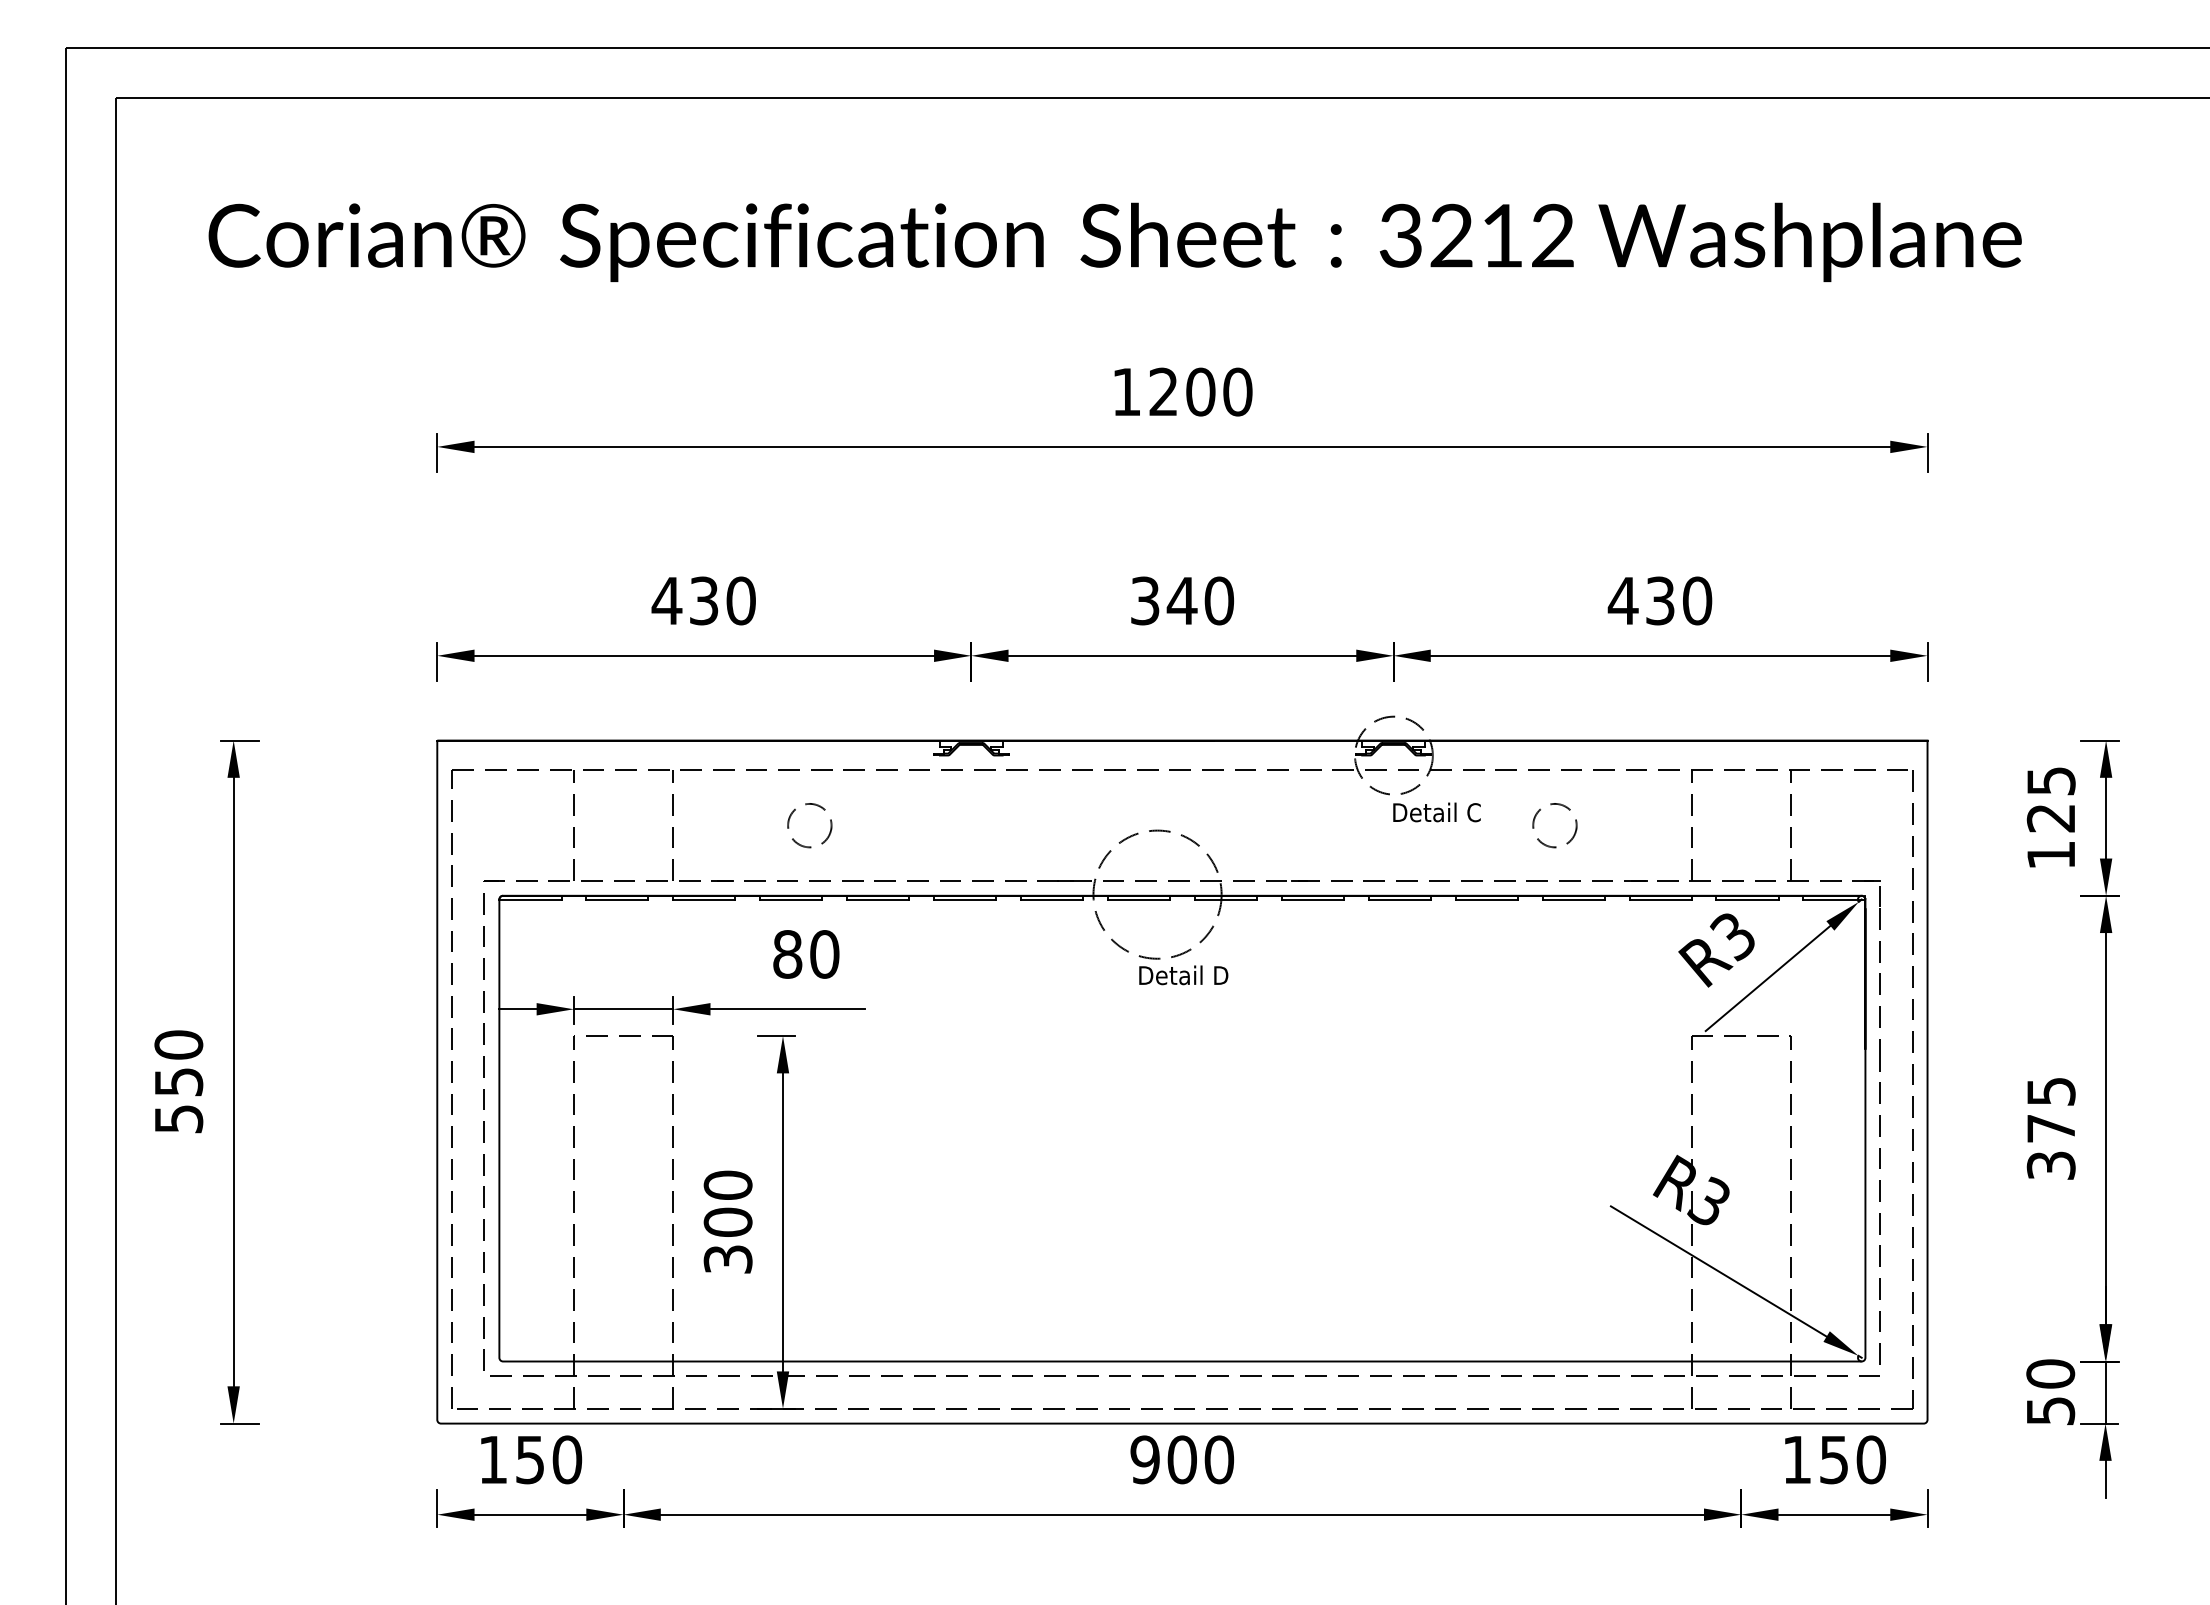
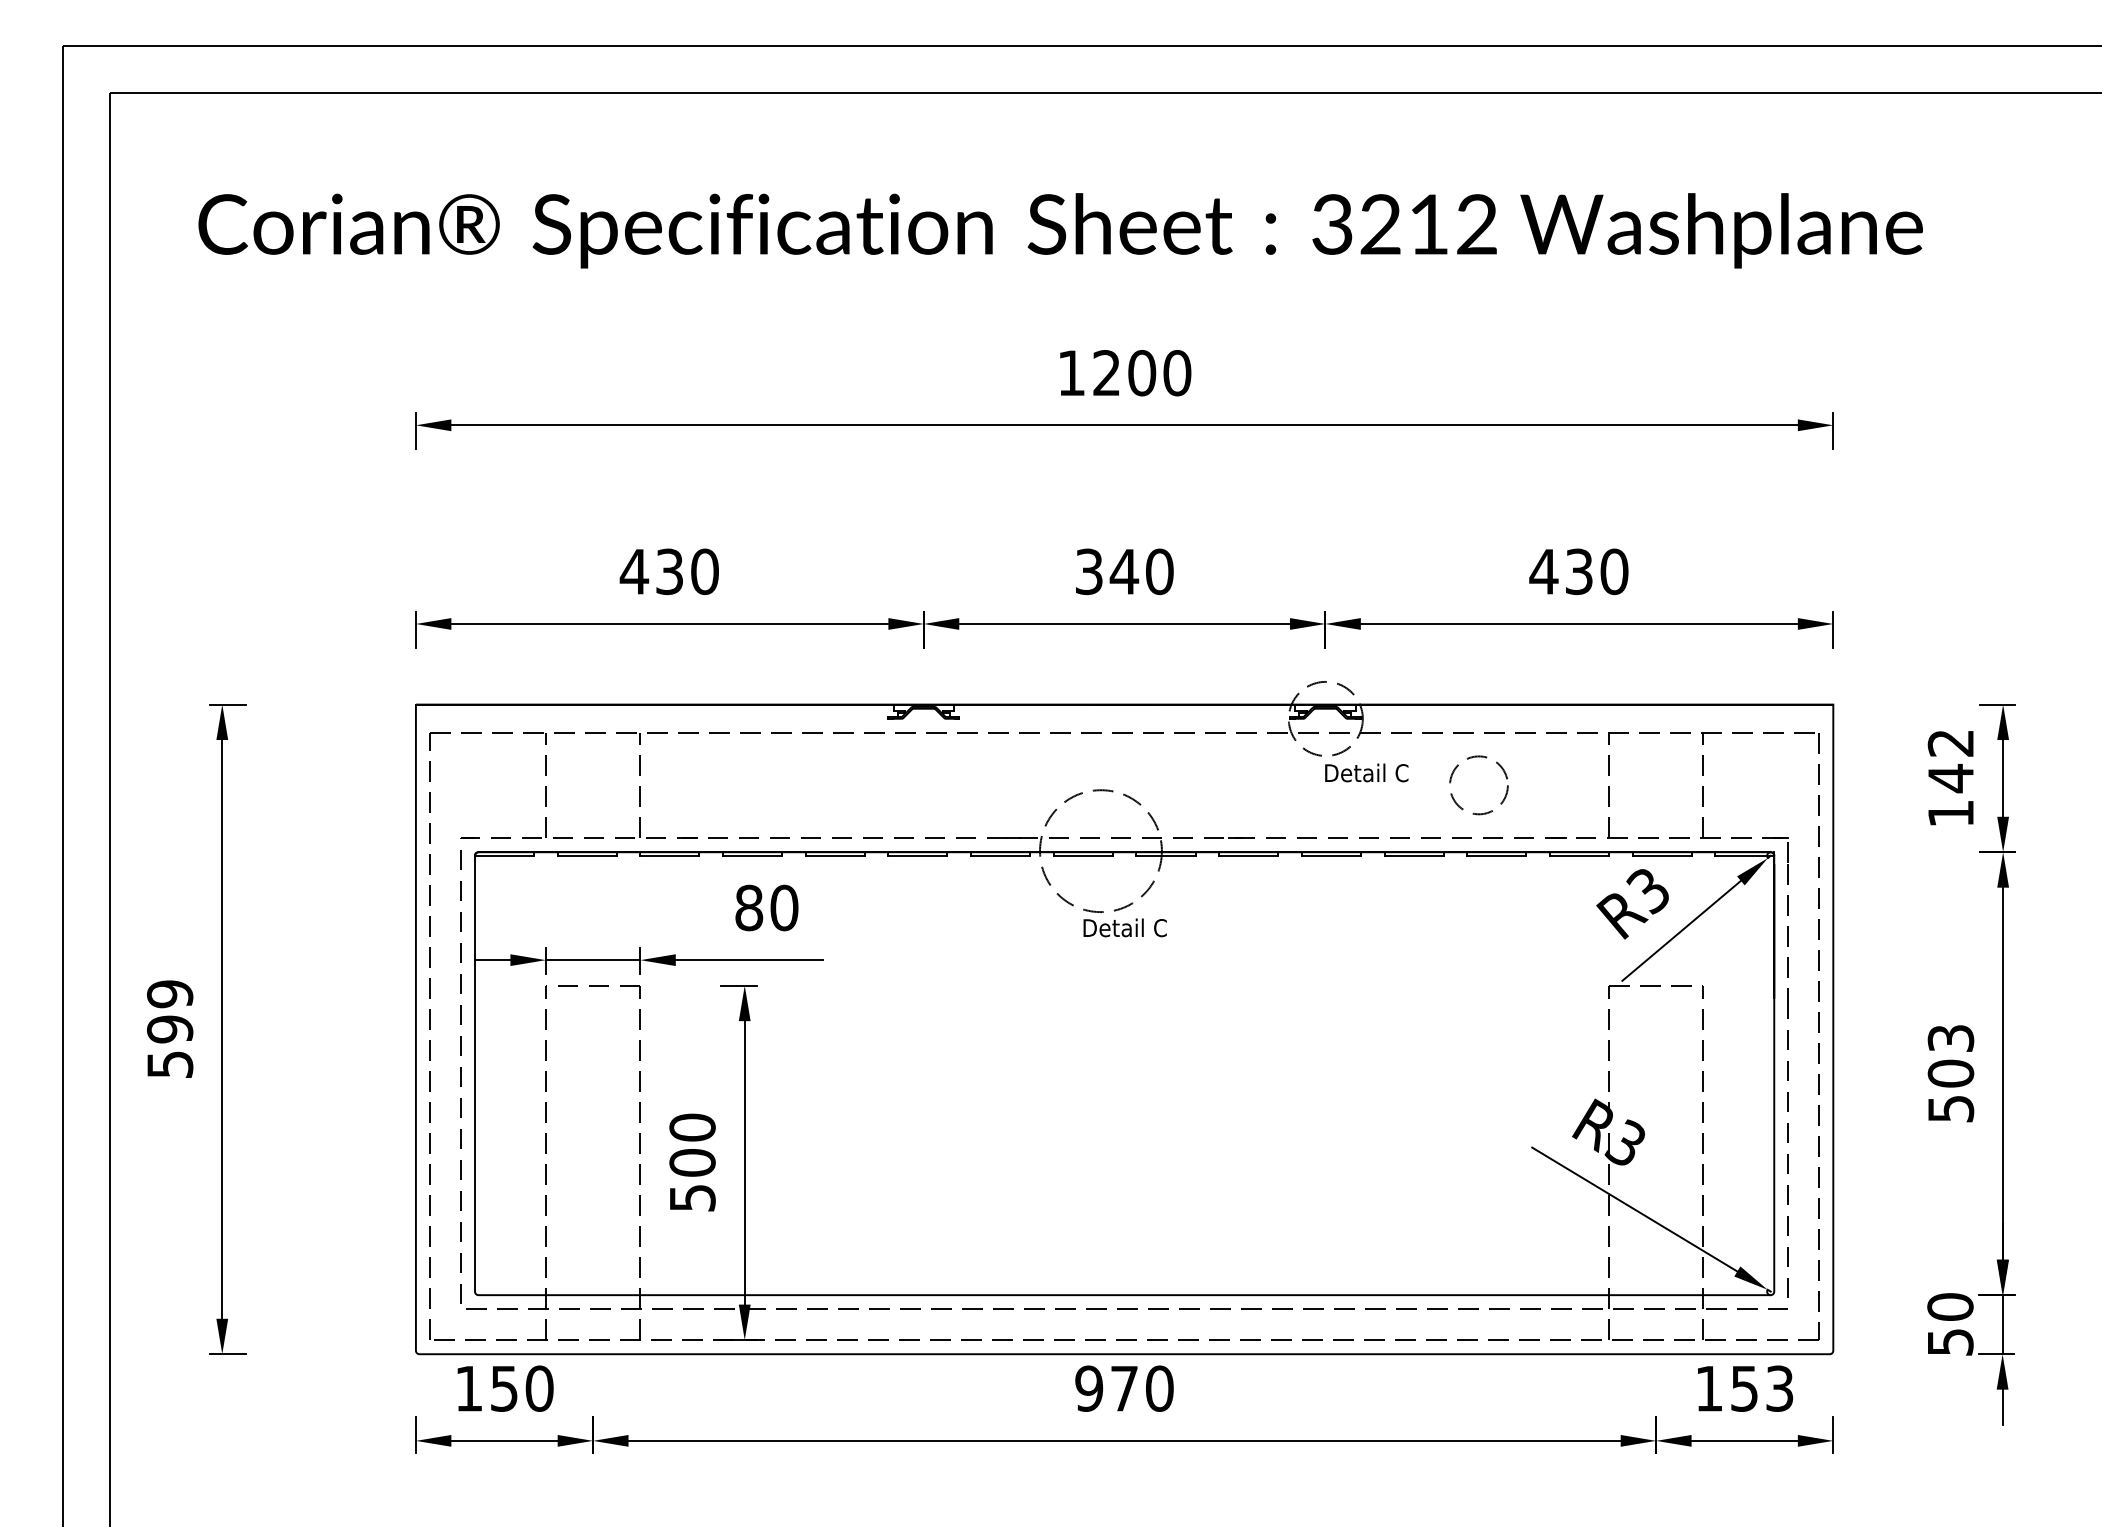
text: (2050, 800) -> (1950, 761), 125 -> 142
circle: (809, 825) -> (769, 785), removed
circle: (1554, 825) -> (1478, 785), size x1.4
text: (1220, 975) -> (1160, 928), Detail D -> Detail C
text: (178, 1063) -> (169, 1011), 550 -> 599
text: (2050, 1128) -> (1950, 1073), 375 -> 503
text: (727, 1259) -> (691, 1198), 300 -> 500
text: (1181, 1459) -> (1123, 1388), 900 -> 970
text: (1870, 1459) -> (1779, 1388), 150 -> 153

